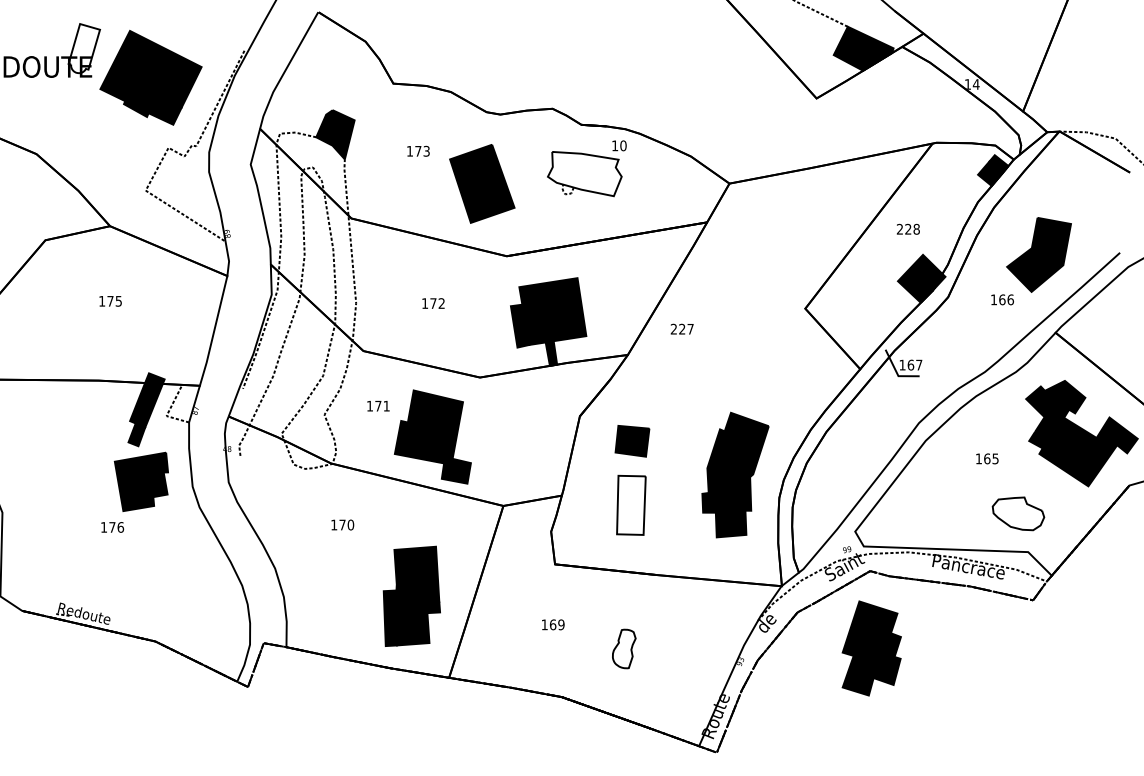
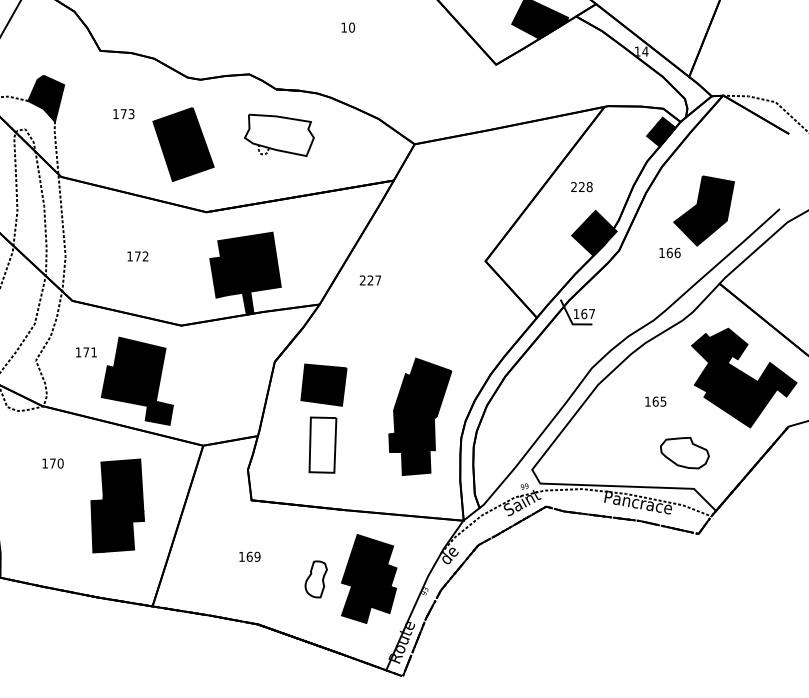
text: (619, 145) -> (348, 27), moved
part: (632, 441) -> (323, 385), size x1.43
part: (411, 595) -> (117, 505), moved
part: (871, 648) -> (368, 578), moved

